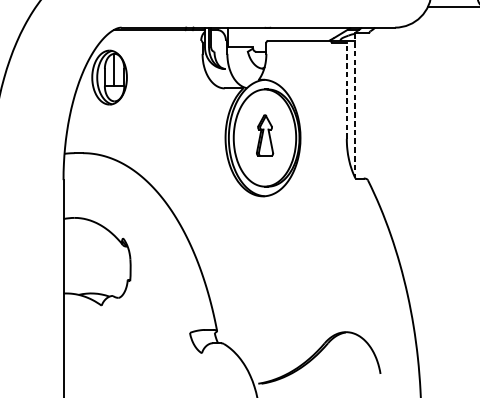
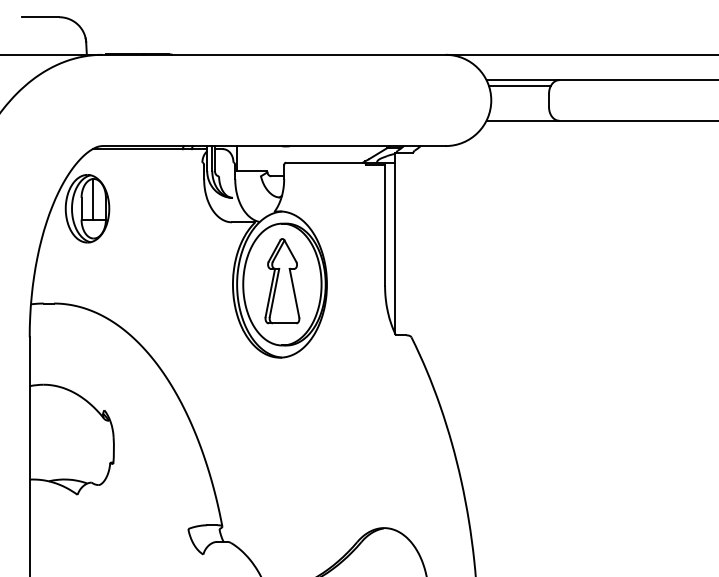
line: (347, 90) -> (385, 225), dashed -> solid
line: (355, 106) -> (395, 244), dashed -> solid
part: (265, 135) -> (282, 281), size x1.67

